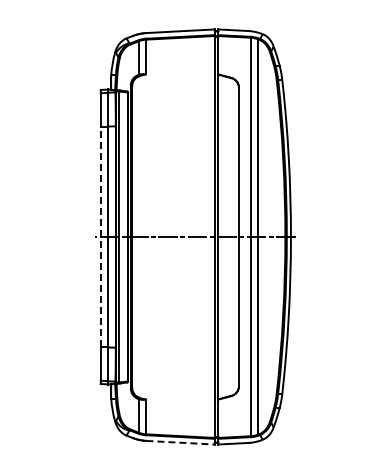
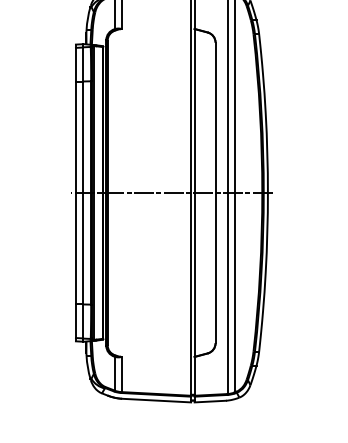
line: (100, 236) -> (75, 192), dashed -> solid
line: (181, 442) -> (157, 400), dashed -> solid

